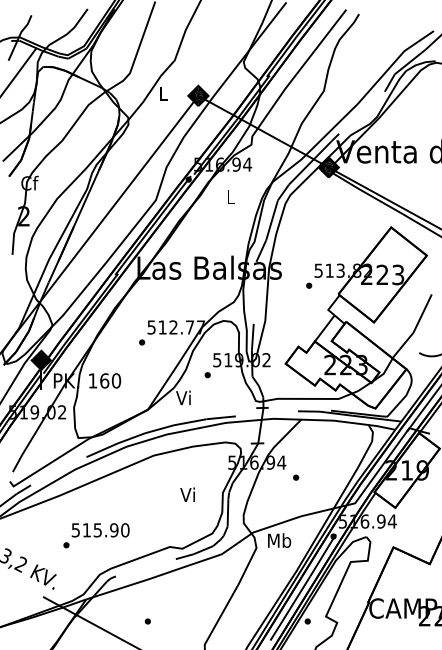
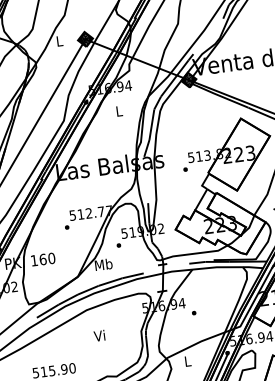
text: (183, 397) -> (103, 264), Vi -> Mb
text: (187, 494) -> (99, 335), moved
text: (279, 540) -> (187, 361), Mb -> L

